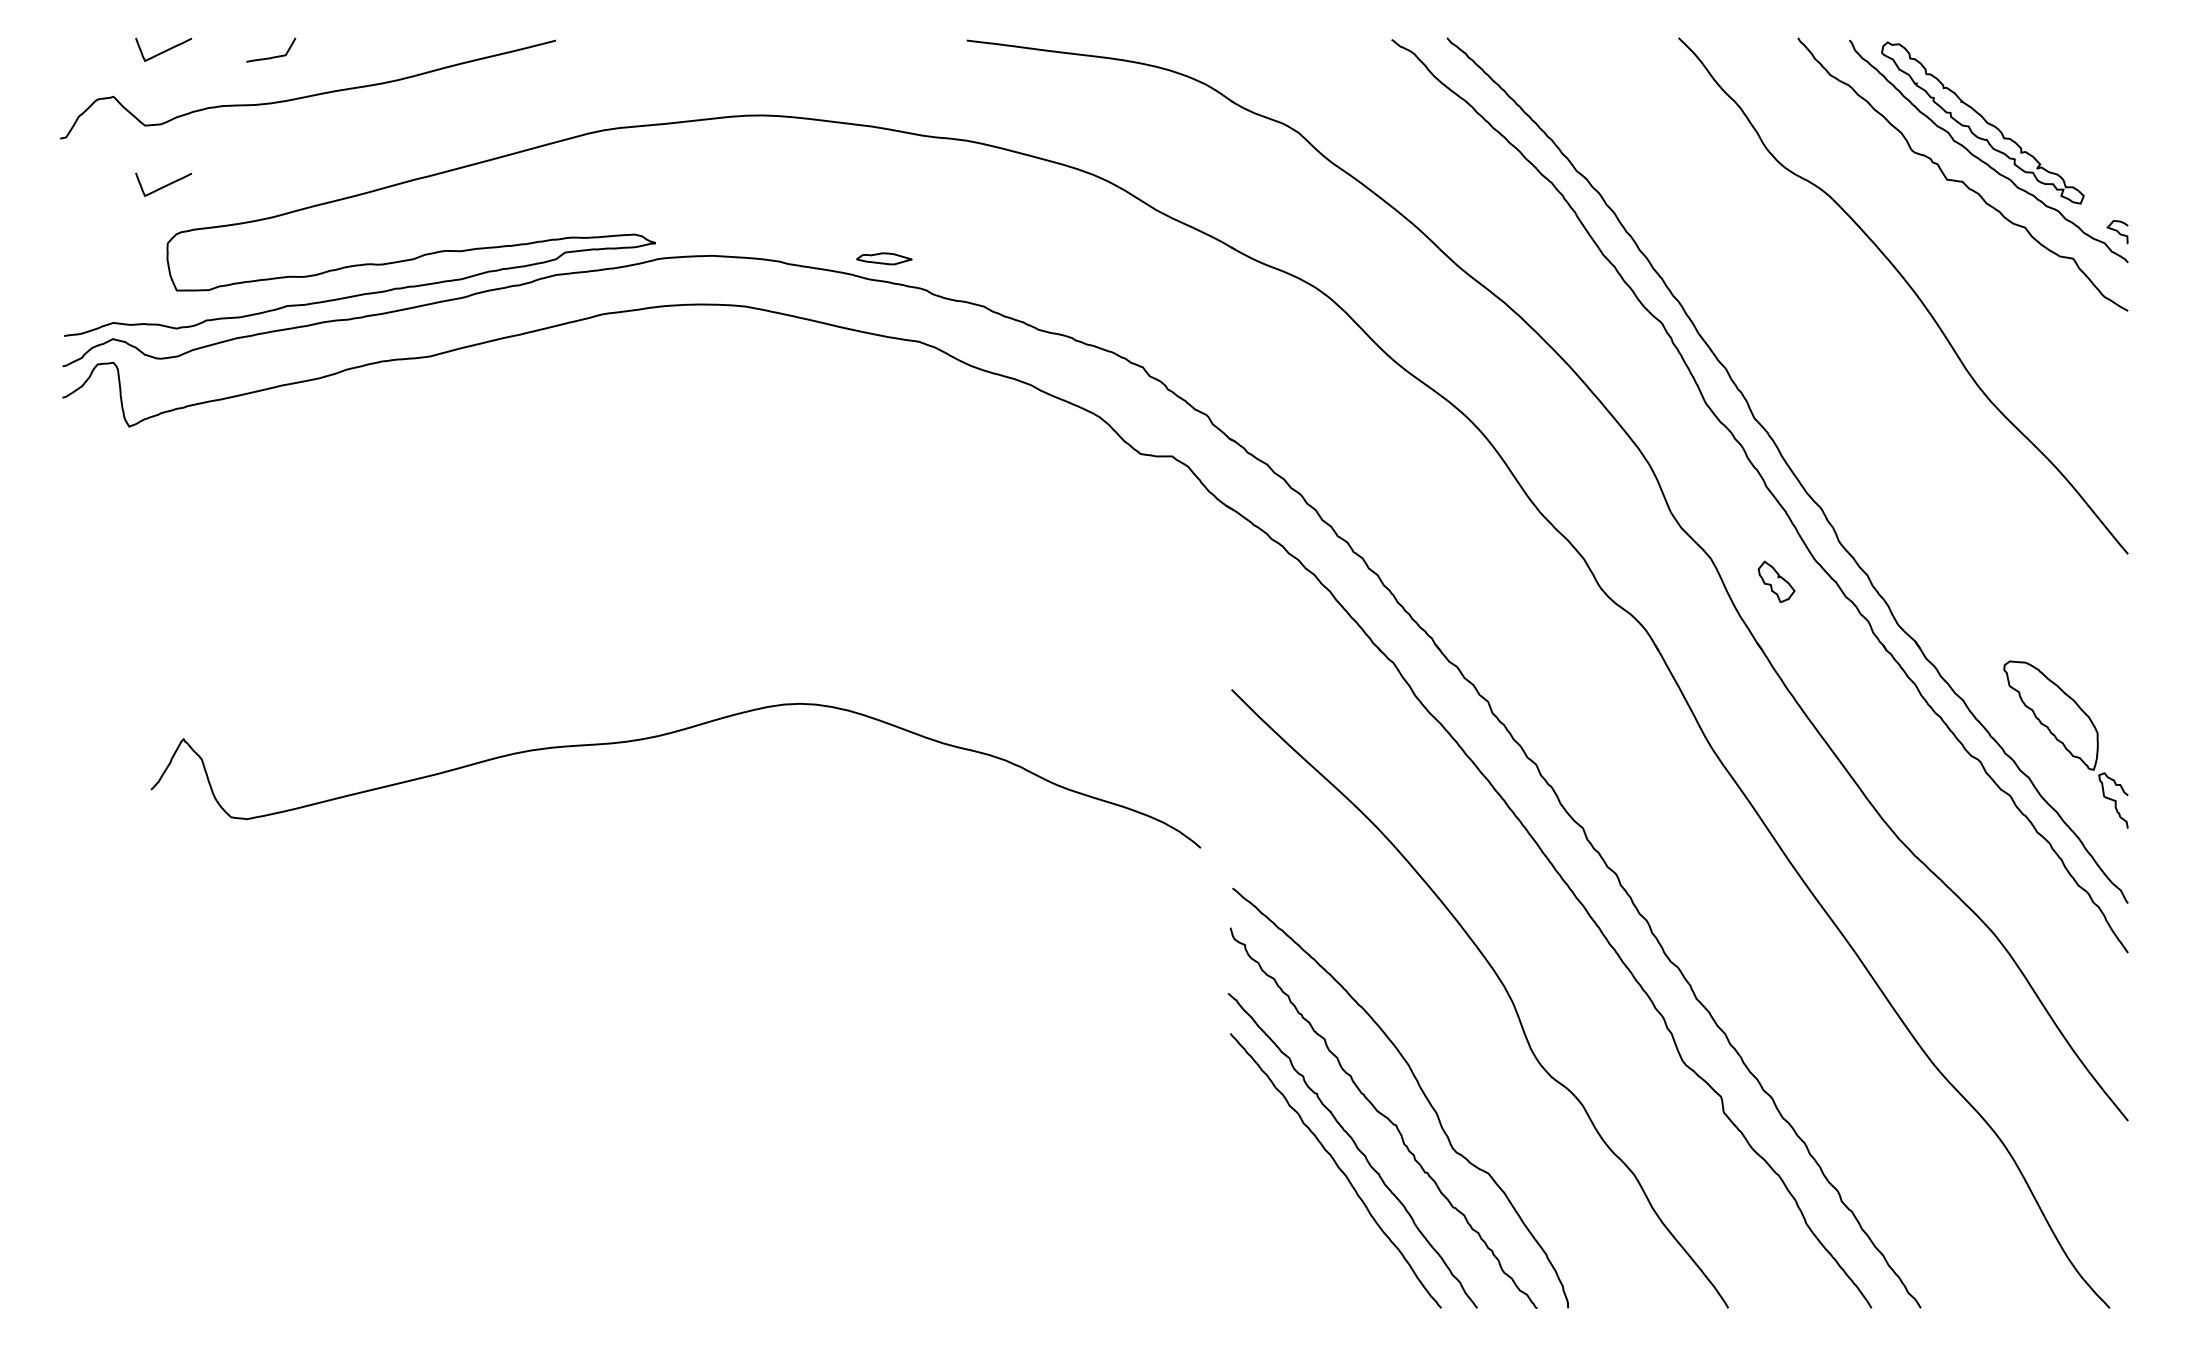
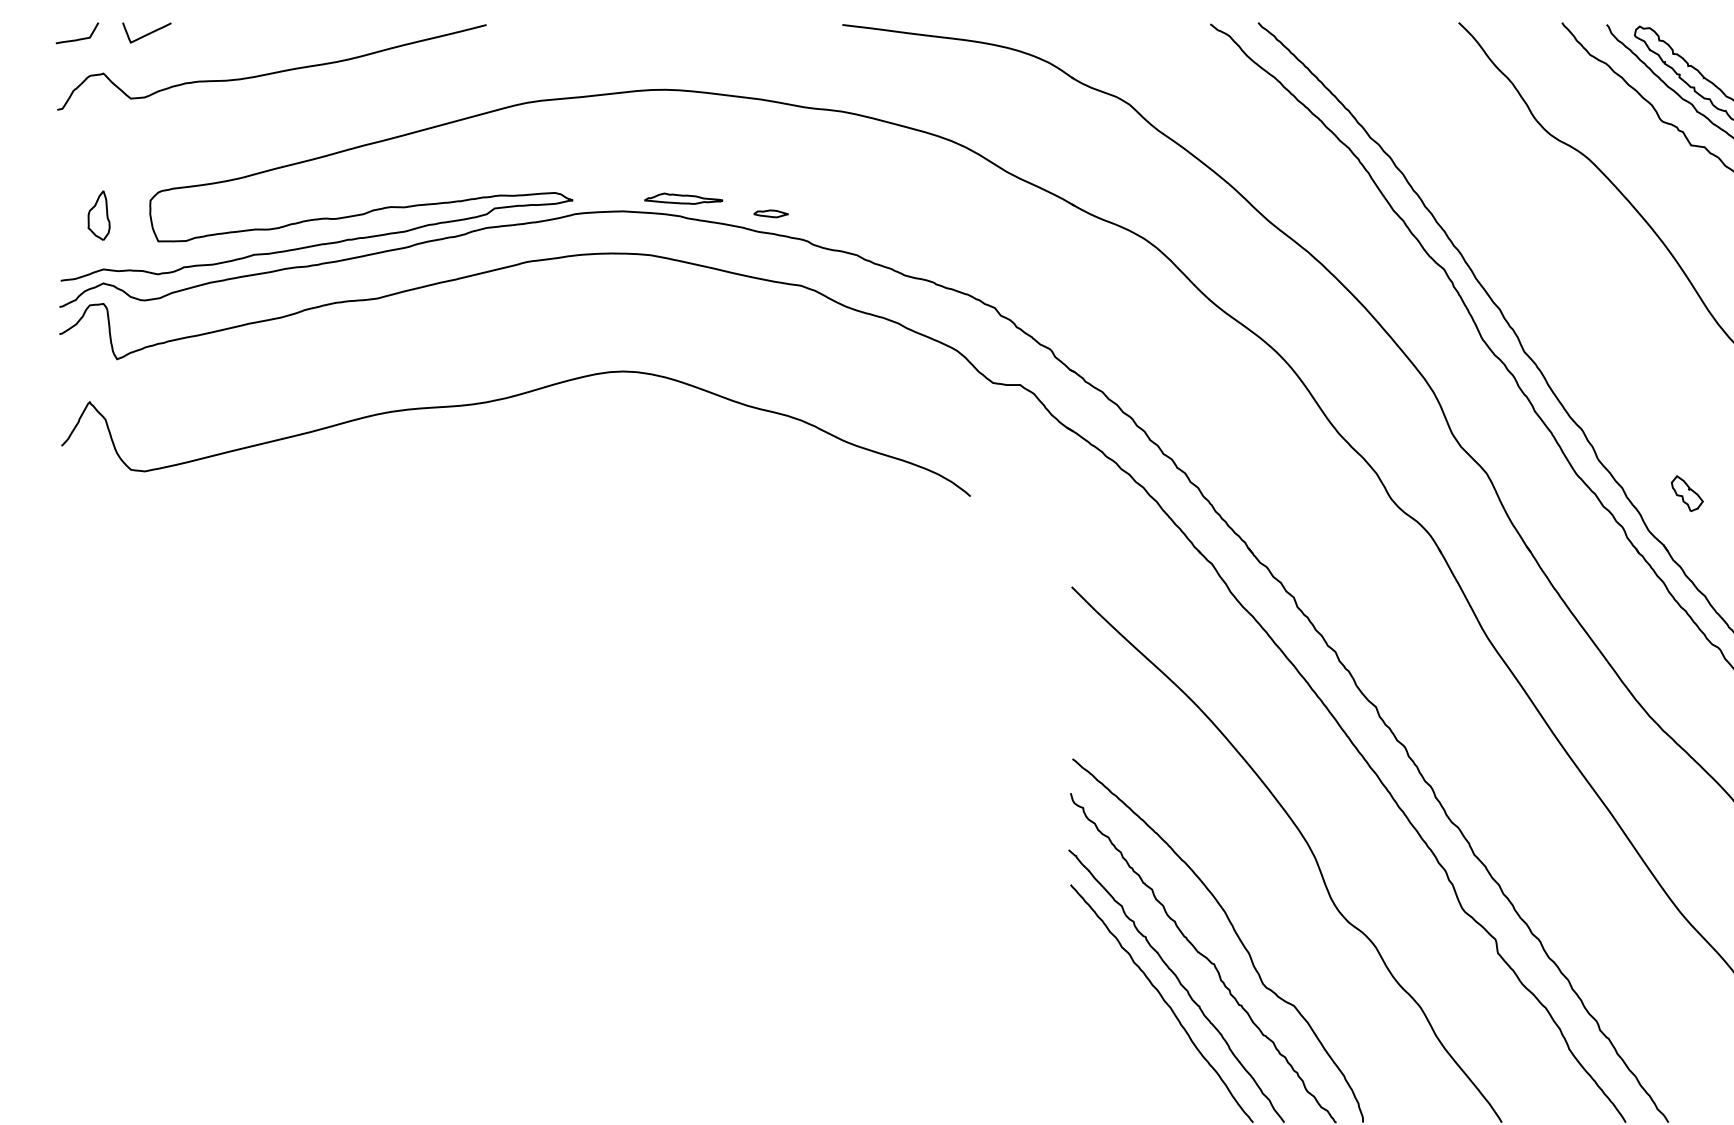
curve: (272, 56) -> (78, 38), moved
curve: (164, 185) -> (147, 150), removed
part: (783, 241) -> (683, 198), added
part: (884, 258) -> (771, 213), size x0.71
part: (108, 260) -> (99, 215), added
part: (1776, 581) -> (1687, 493), moved
curve: (665, 735) -> (507, 398), moved

